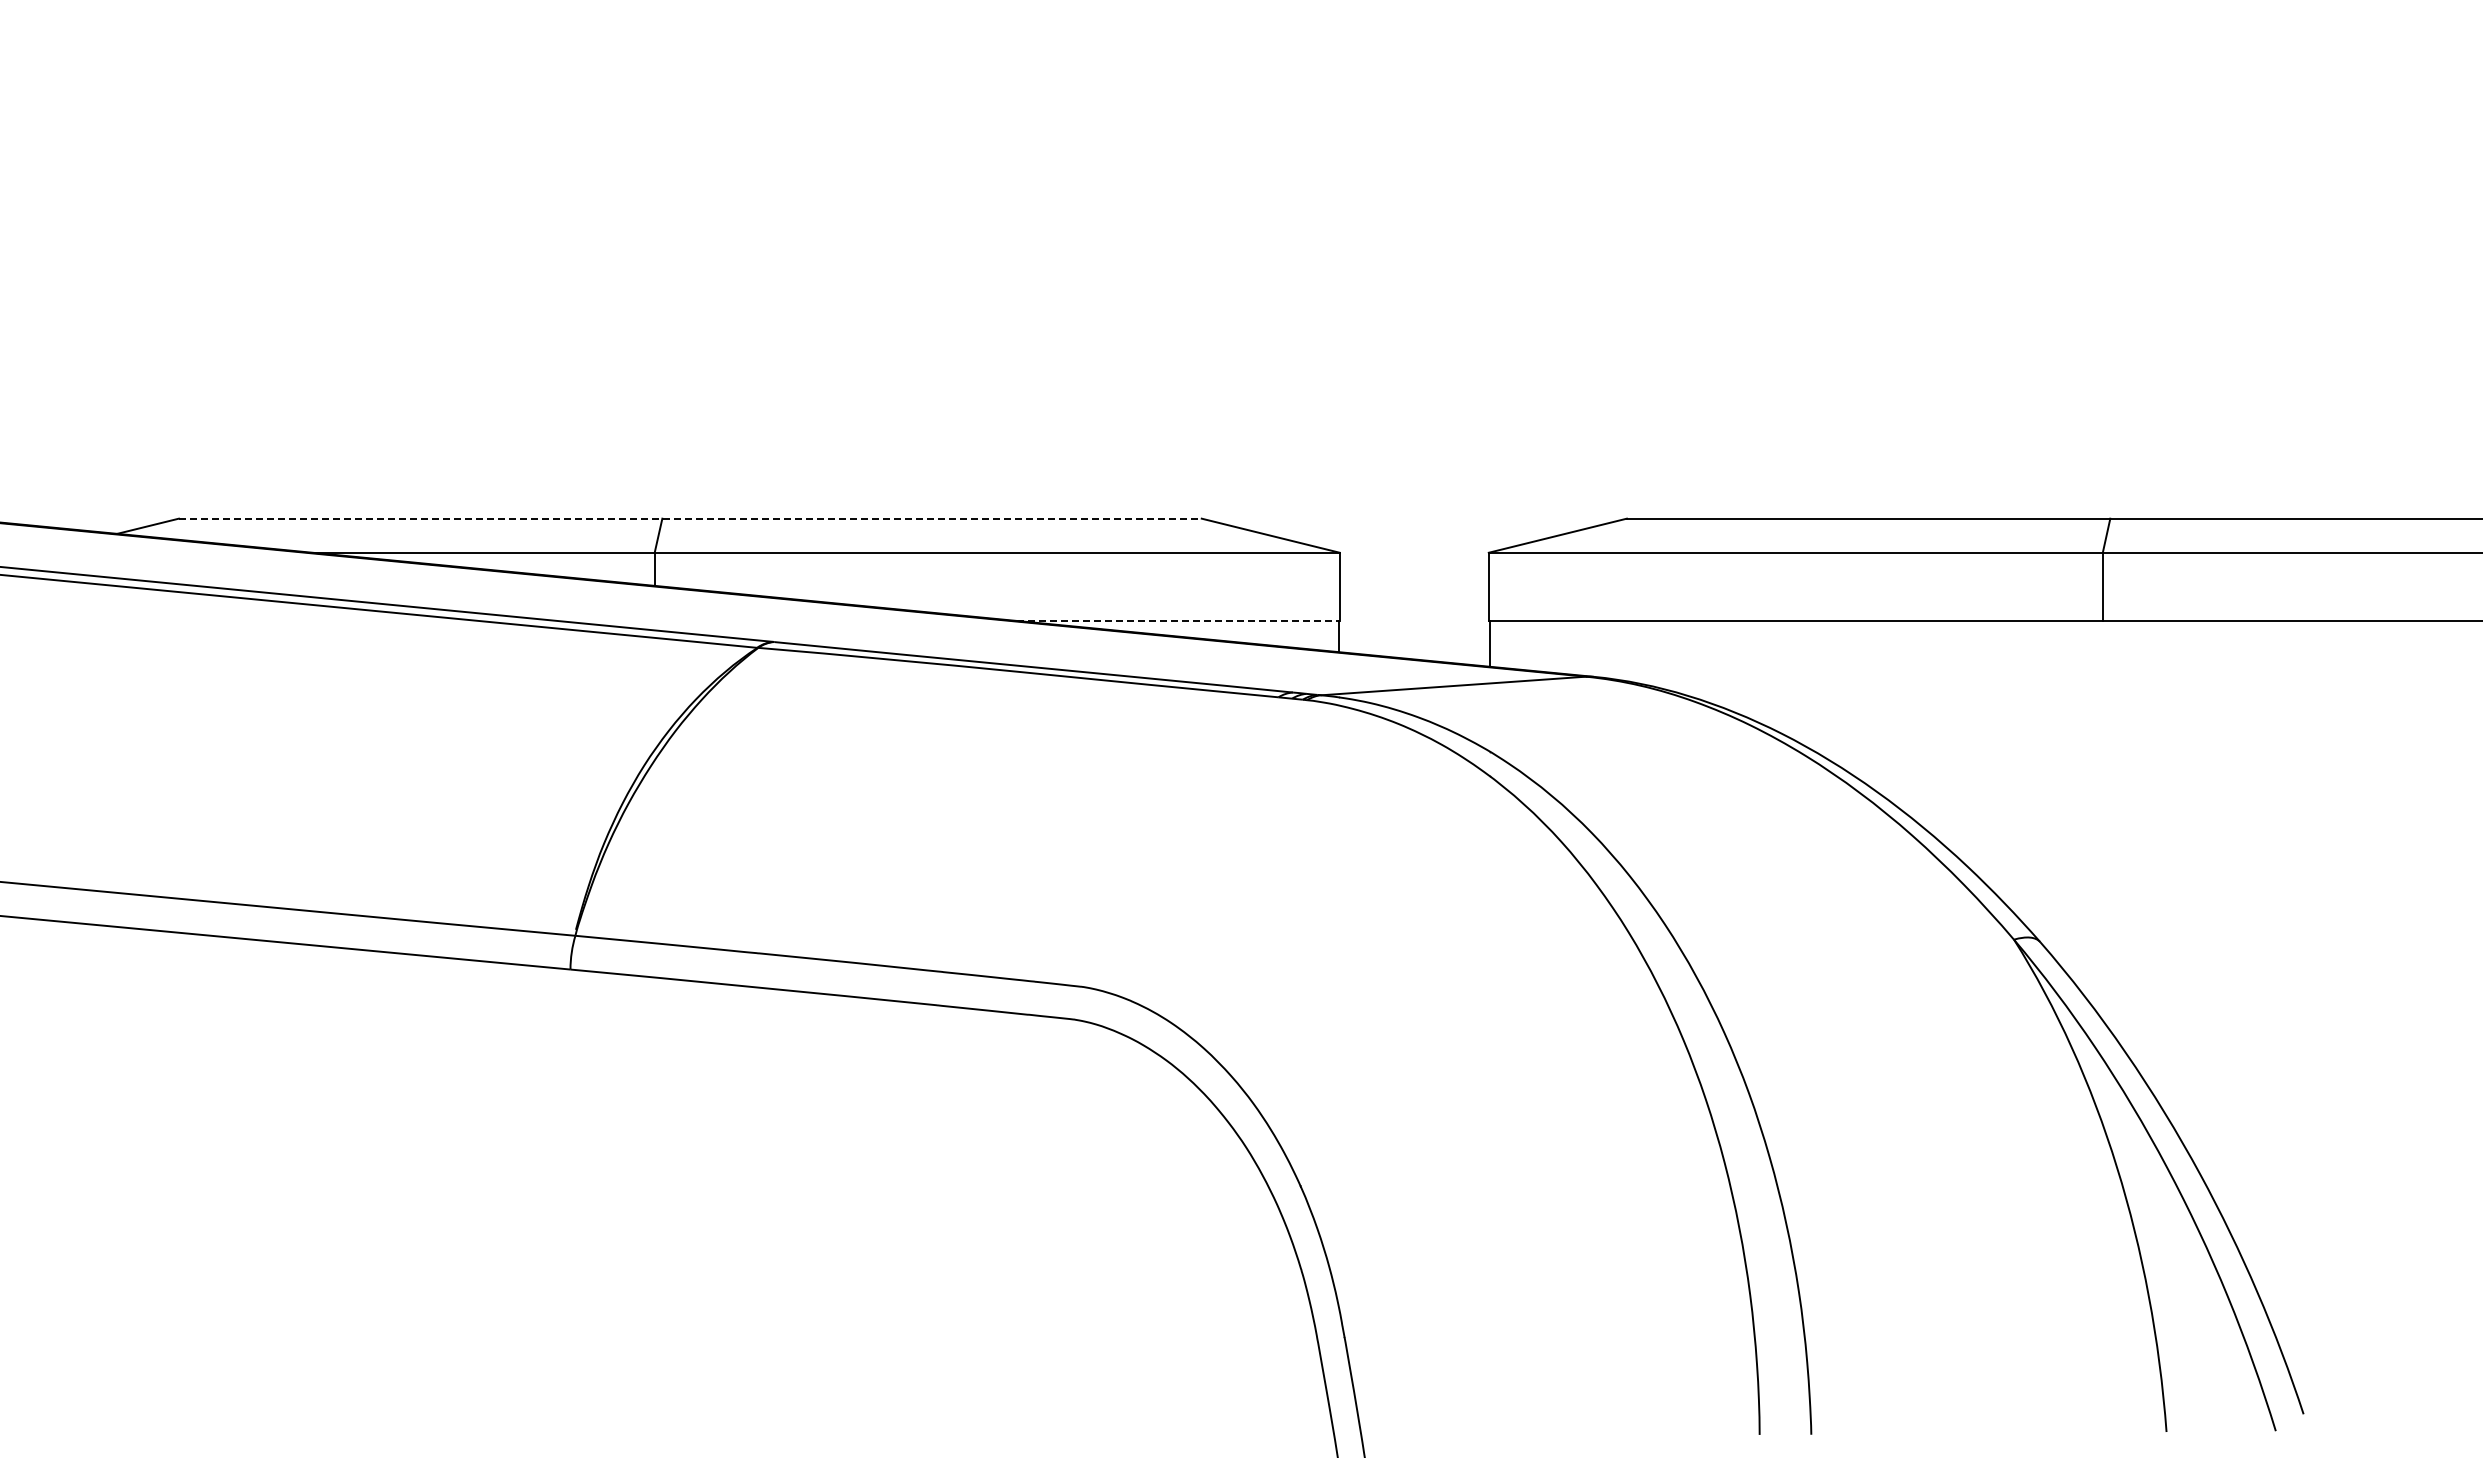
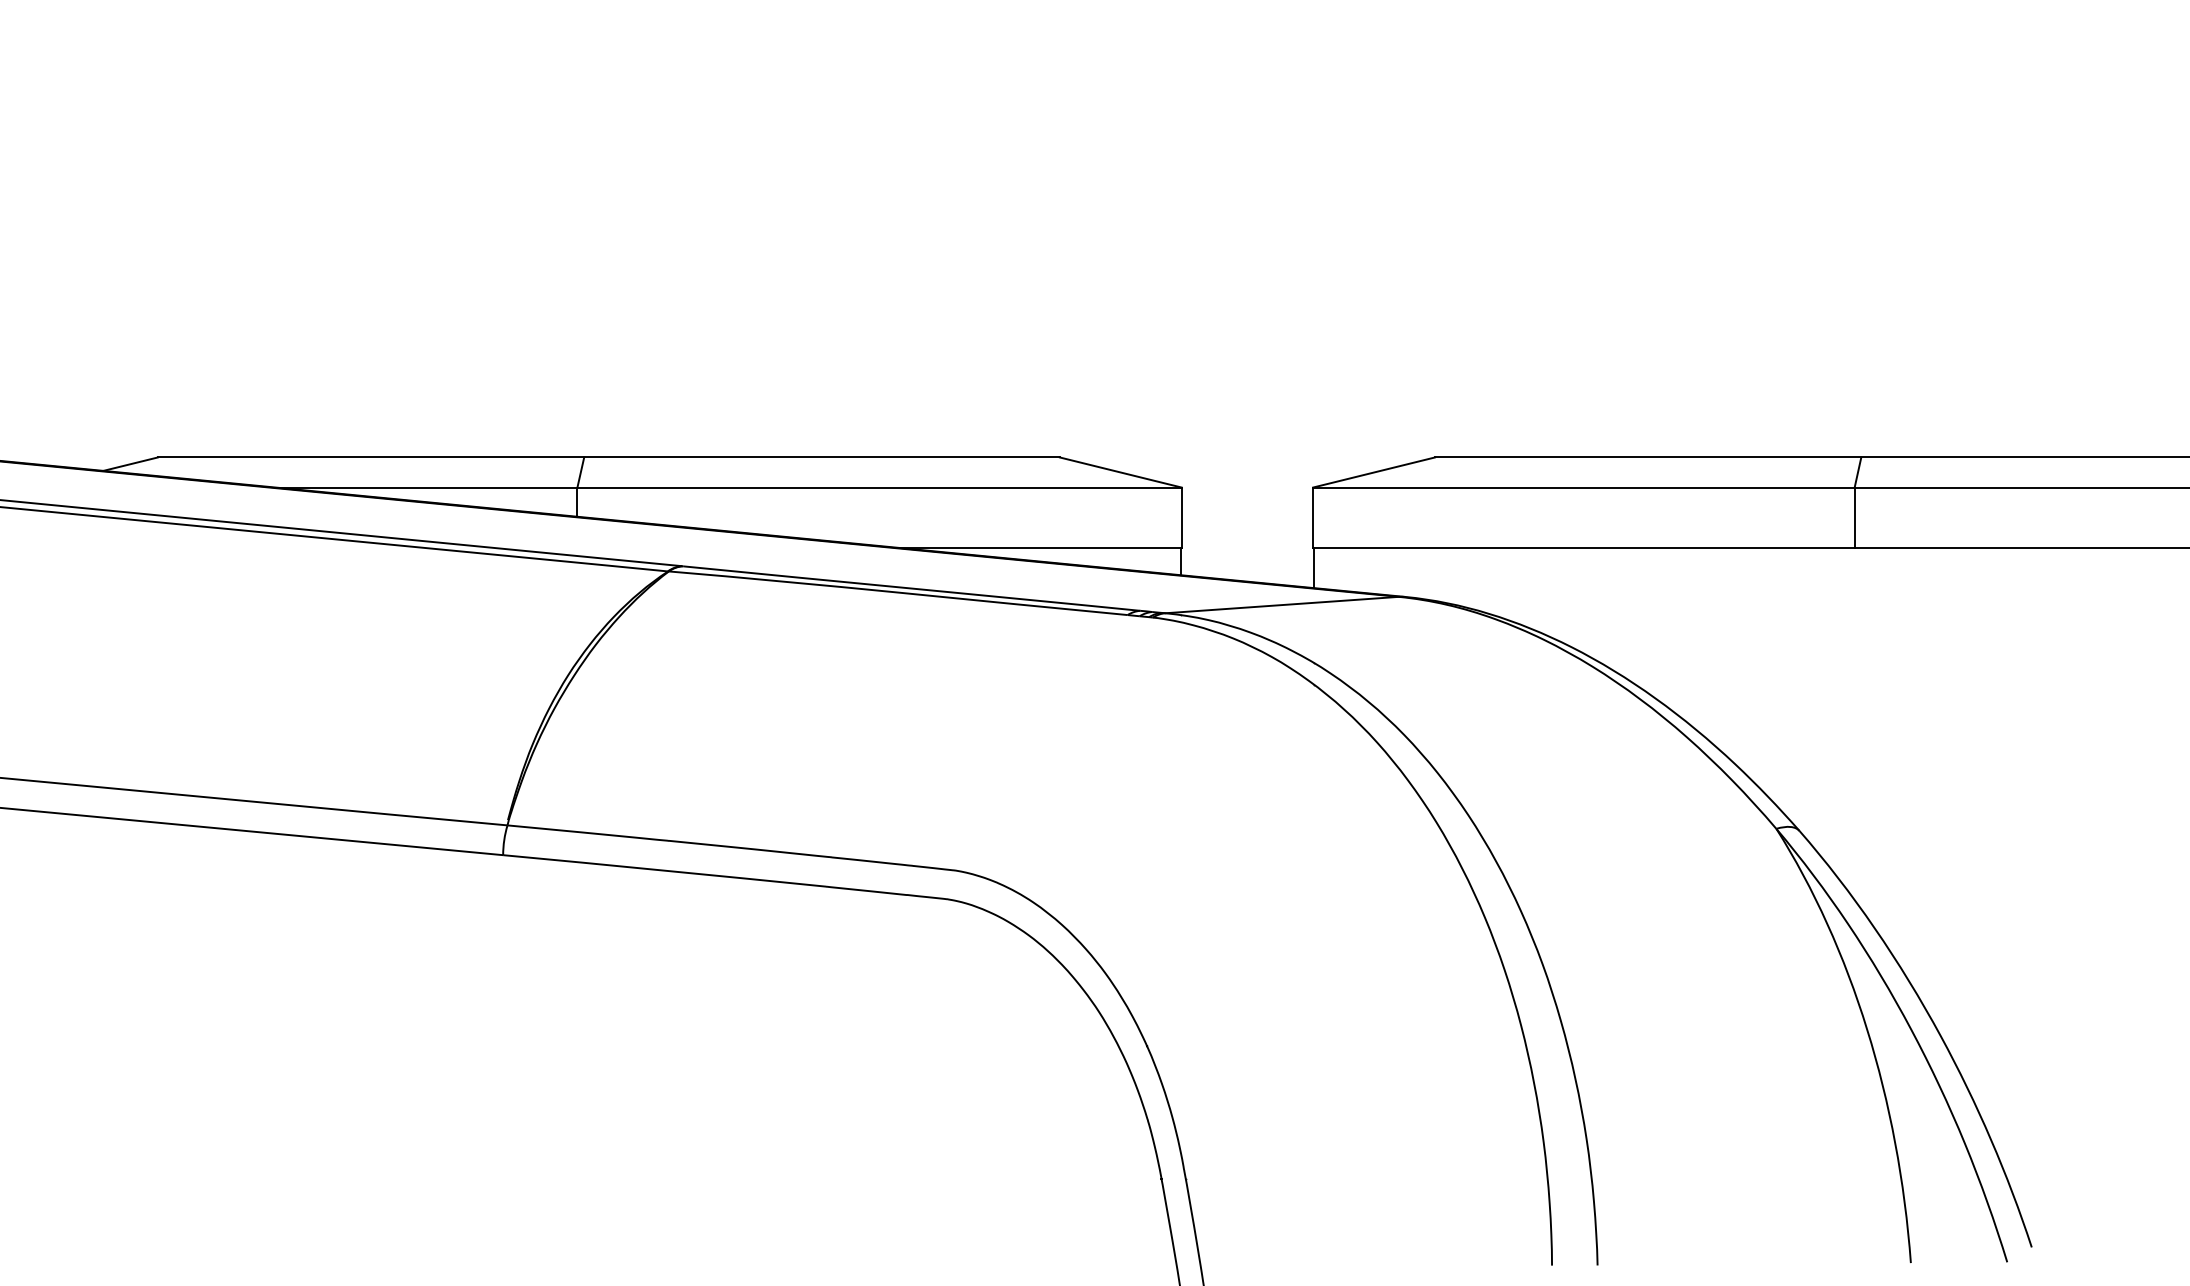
line: (690, 518) -> (609, 457), dashed -> solid
line: (1178, 620) -> (1039, 547), dashed -> solid

